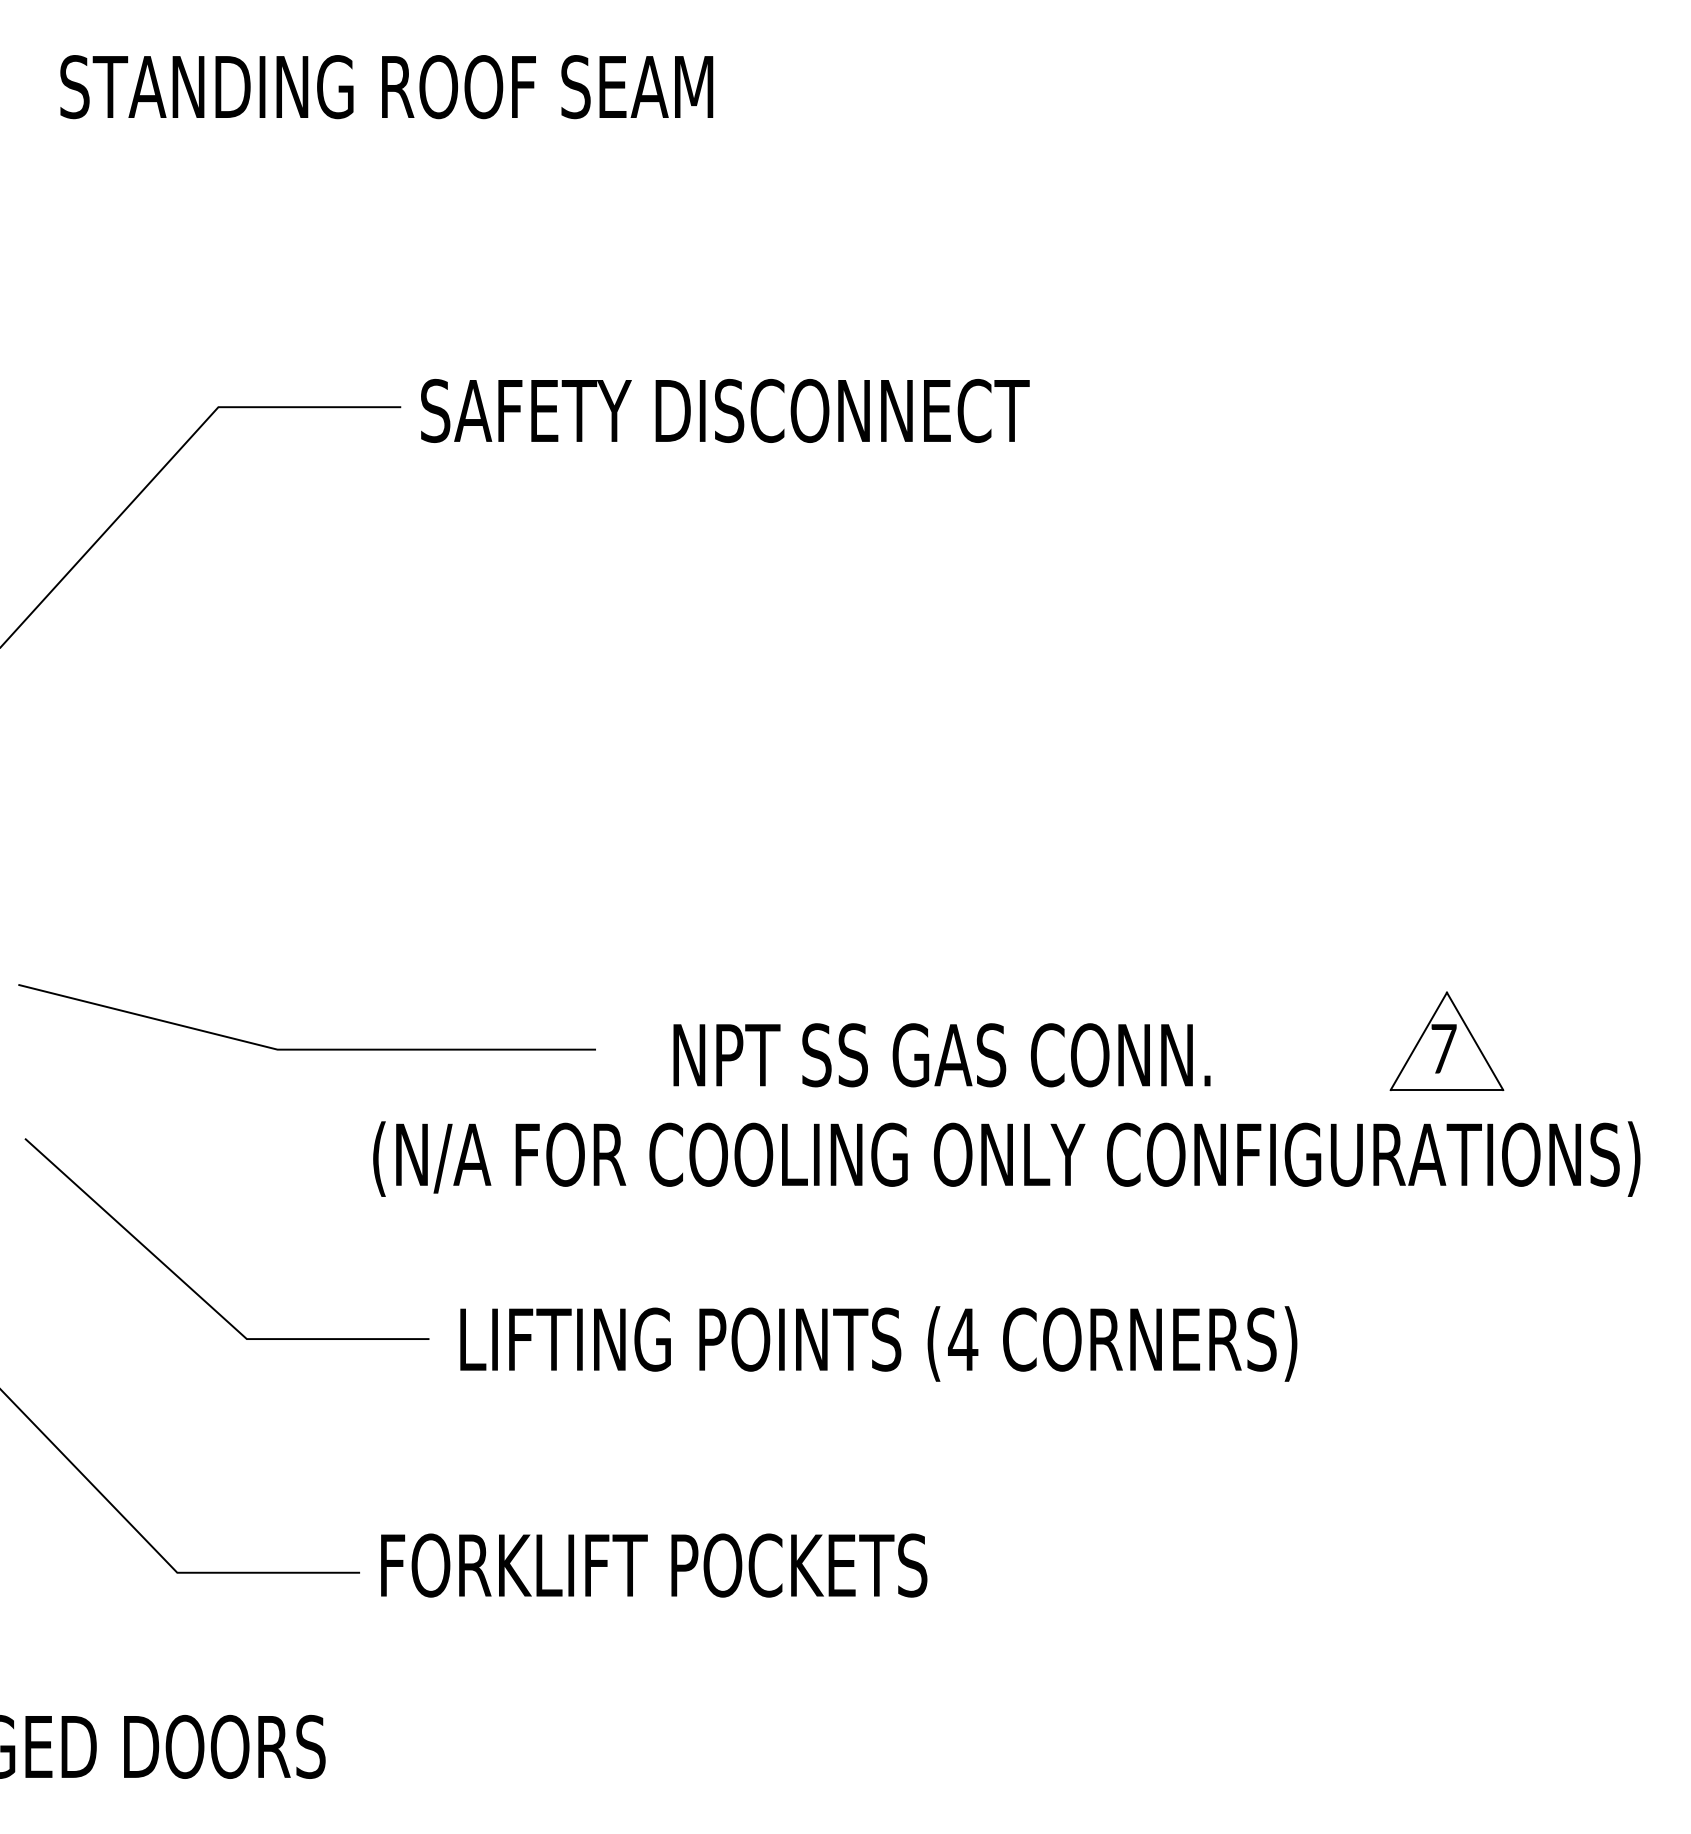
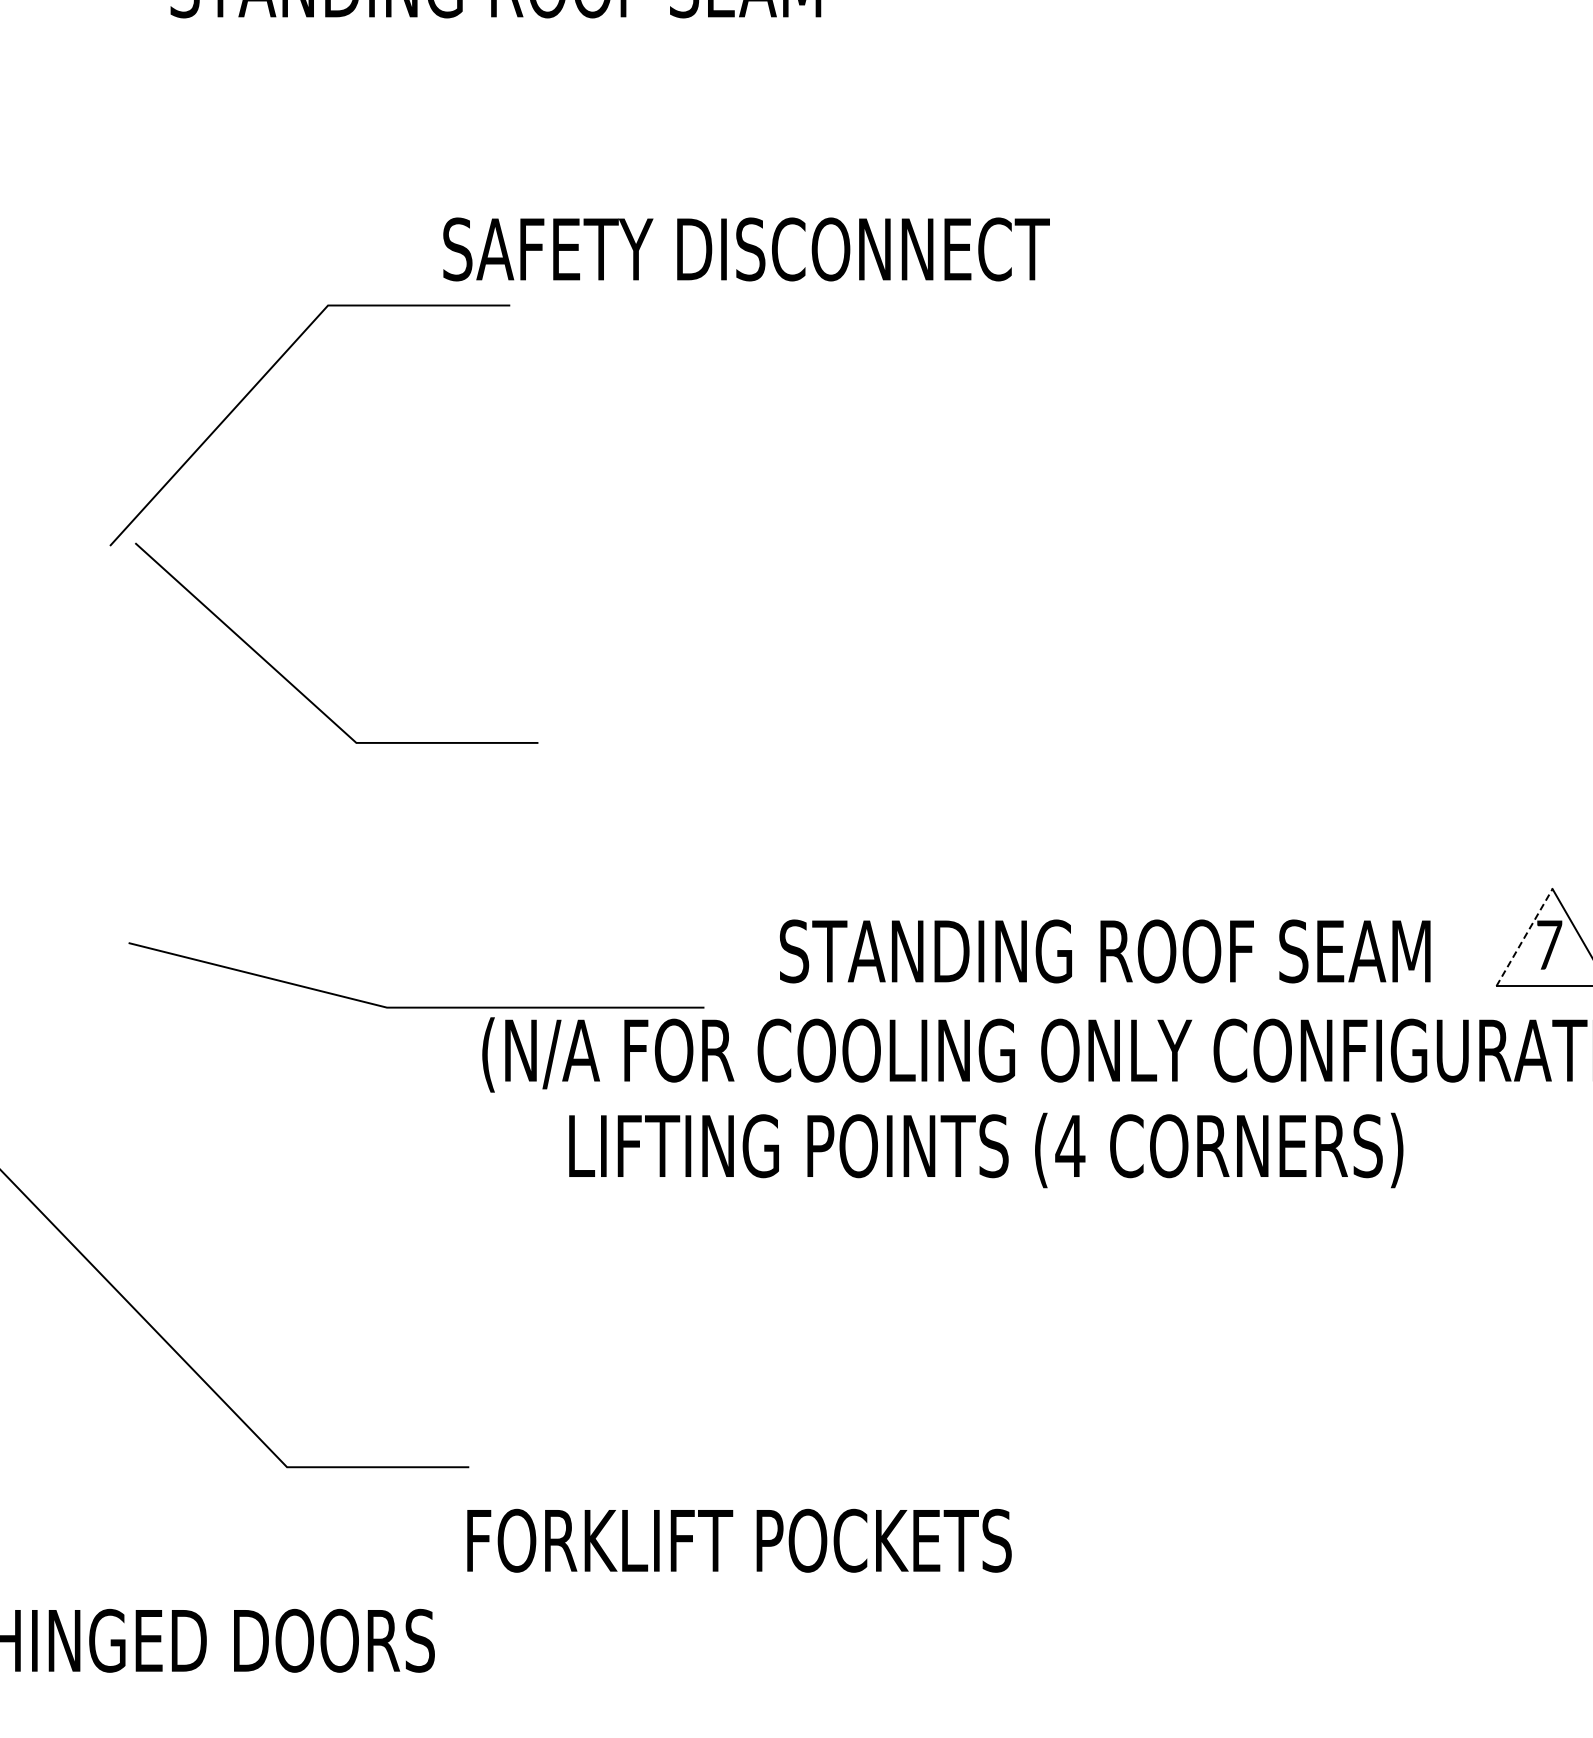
text: (725, 410) -> (746, 249), moved
line: (1419, 1040) -> (1525, 936), solid -> dashed
line: (306, 1048) -> (415, 1006), moved
text: (997, 1055) -> (1104, 951), NPT SS GAS CONN. -> STANDING ROOF SEAM
line: (189, 1285) -> (299, 689), moved
text: (878, 1343) -> (985, 1150), moved
text: (654, 1565) -> (739, 1540), moved

